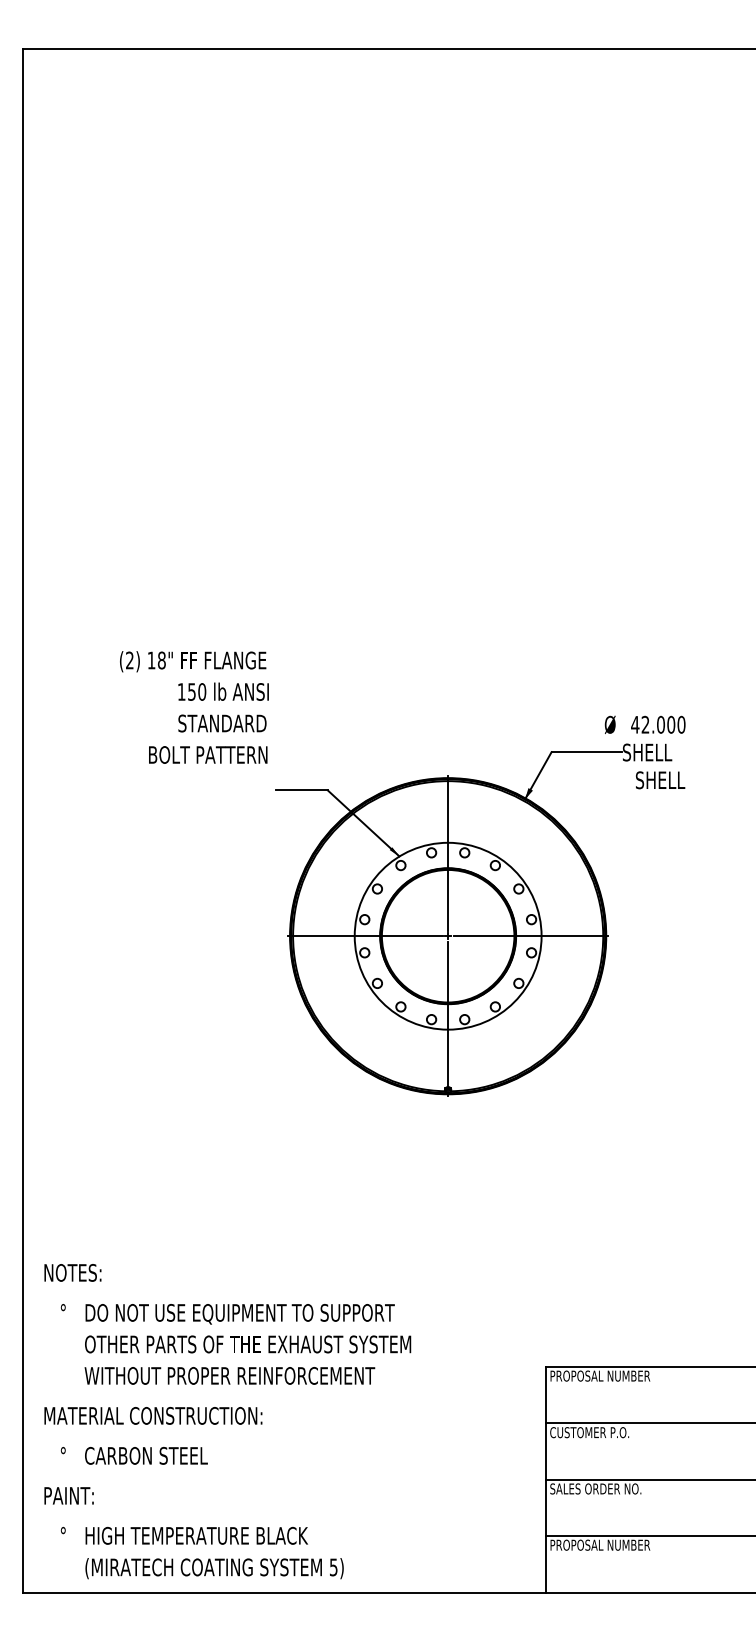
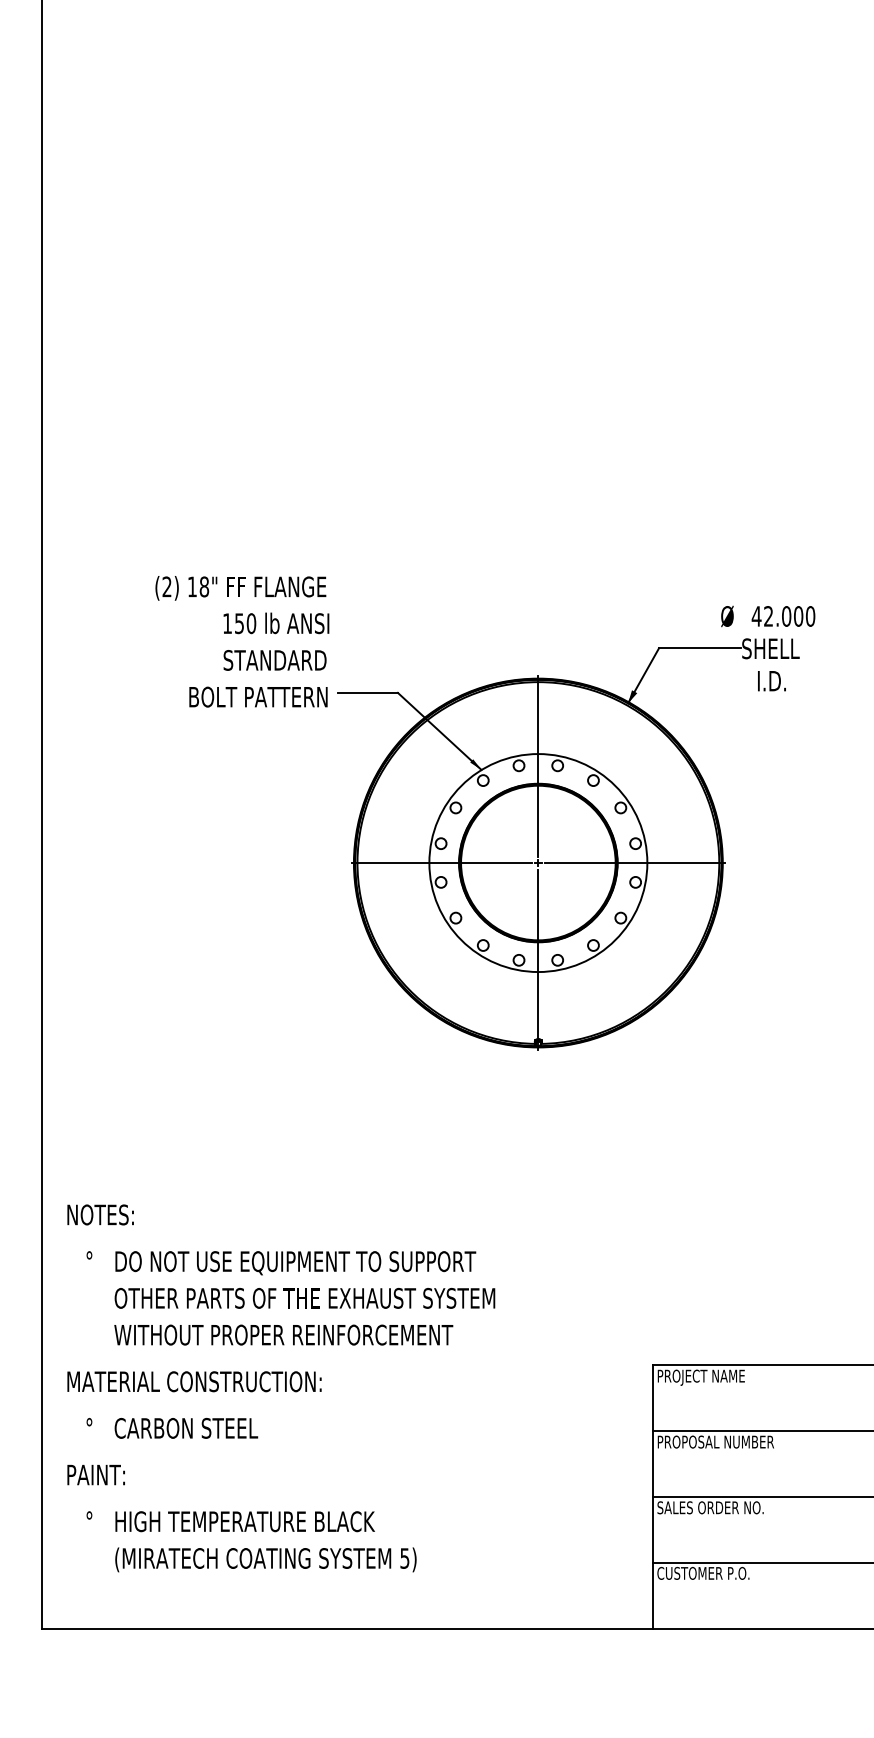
text: (194, 707) -> (242, 641), moved
text: (660, 780) -> (786, 681), SHELL -> I.D.
text: (610, 1377) -> (727, 1377), PROPOSAL NUMBER -> PROJECT NAME
text: (227, 1421) -> (280, 1388), moved
text: (600, 1432) -> (716, 1441), CUSTOMER P.O. -> PROPOSAL NUMBER
text: (600, 1544) -> (716, 1572), PROPOSAL NUMBER -> CUSTOMER P.O.

